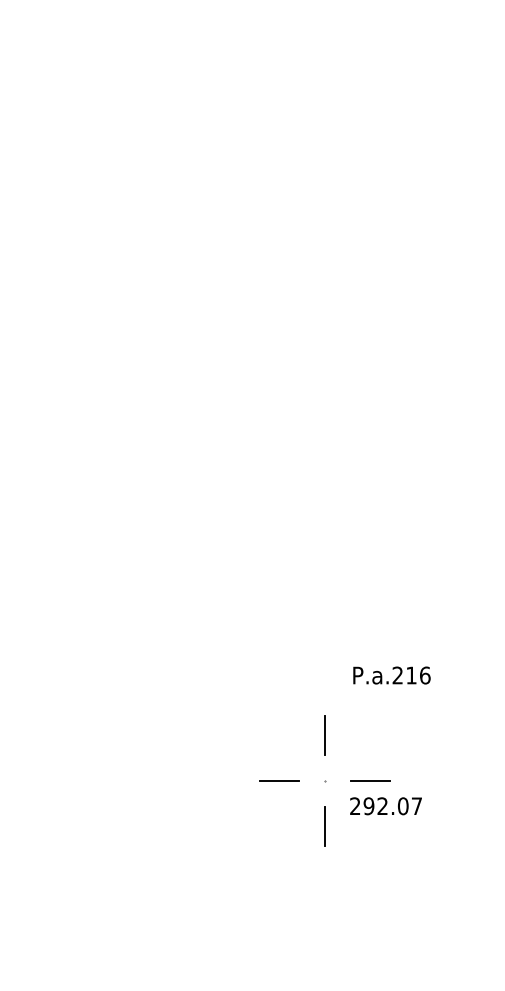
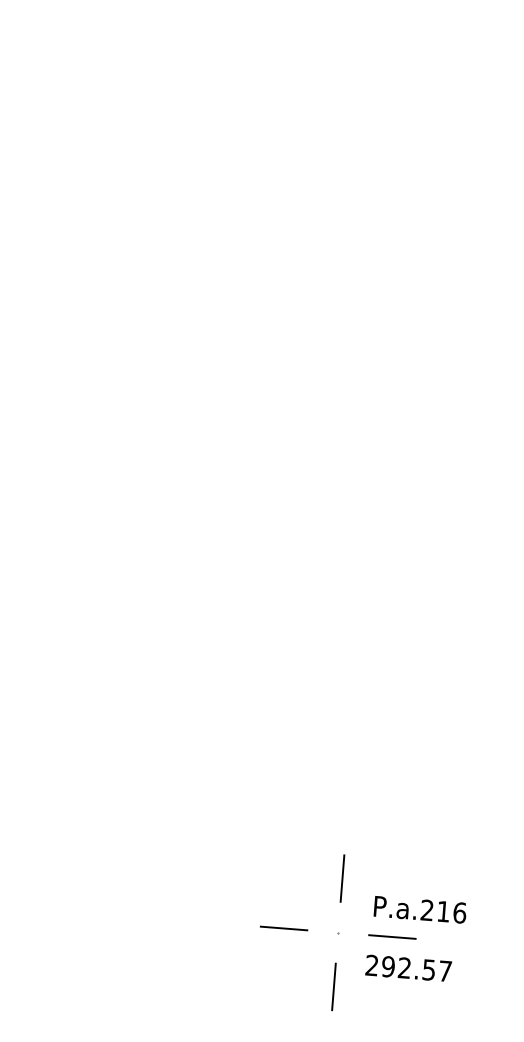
text: (391, 675) -> (419, 909), moved
text: (402, 806) -> (428, 970), 292.07 -> 292.57

